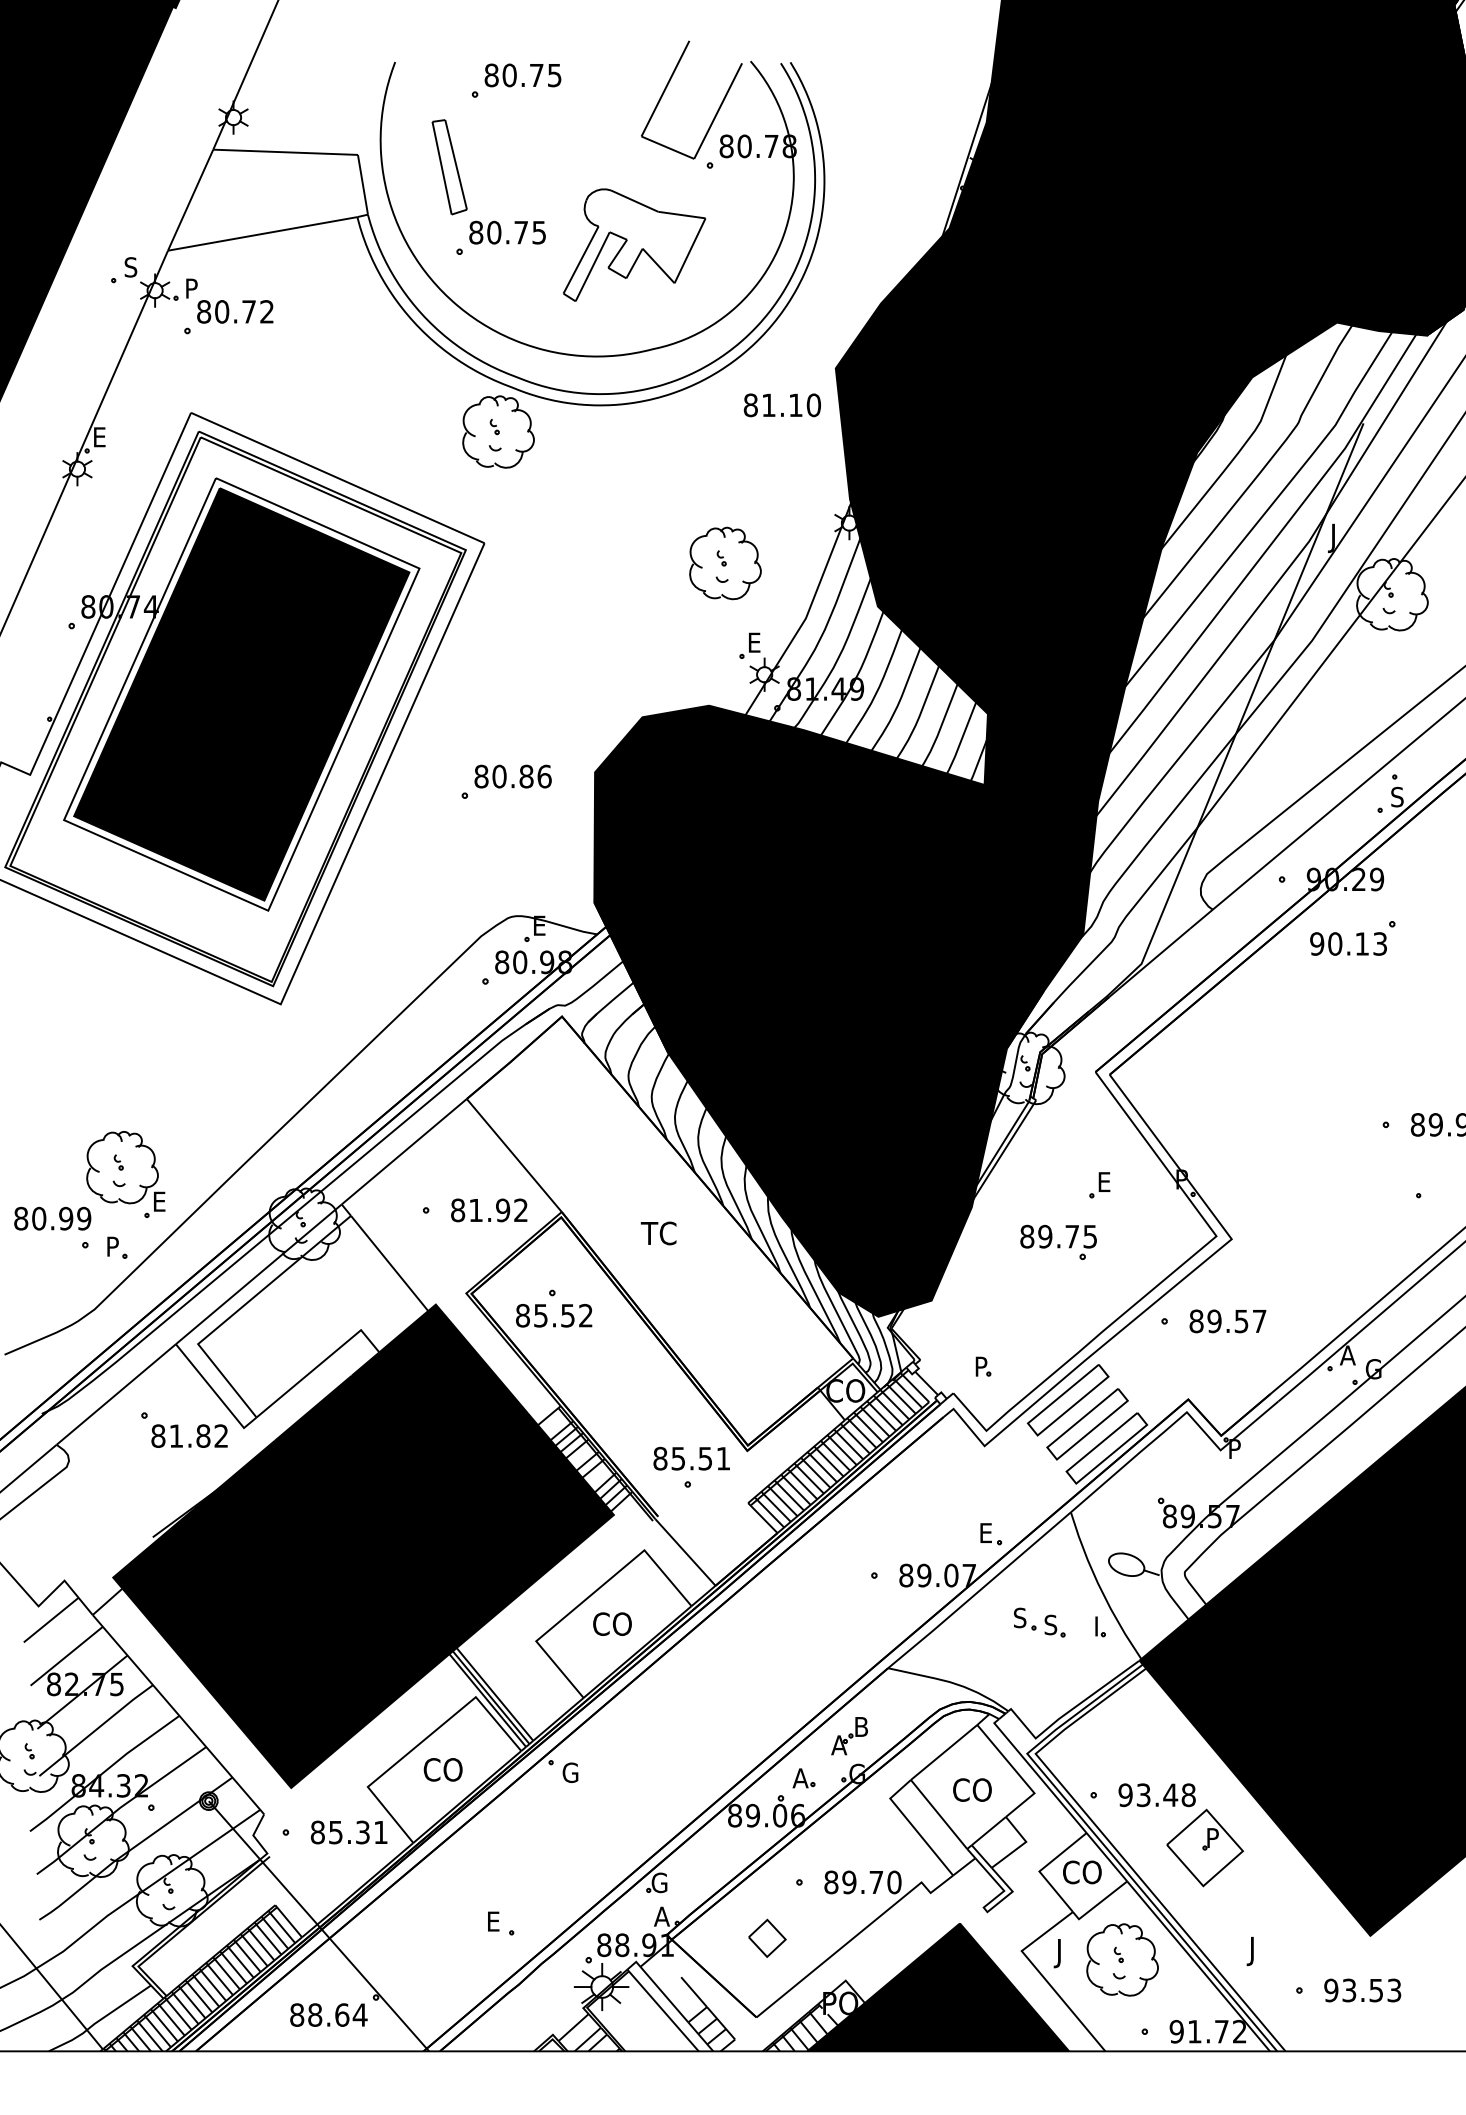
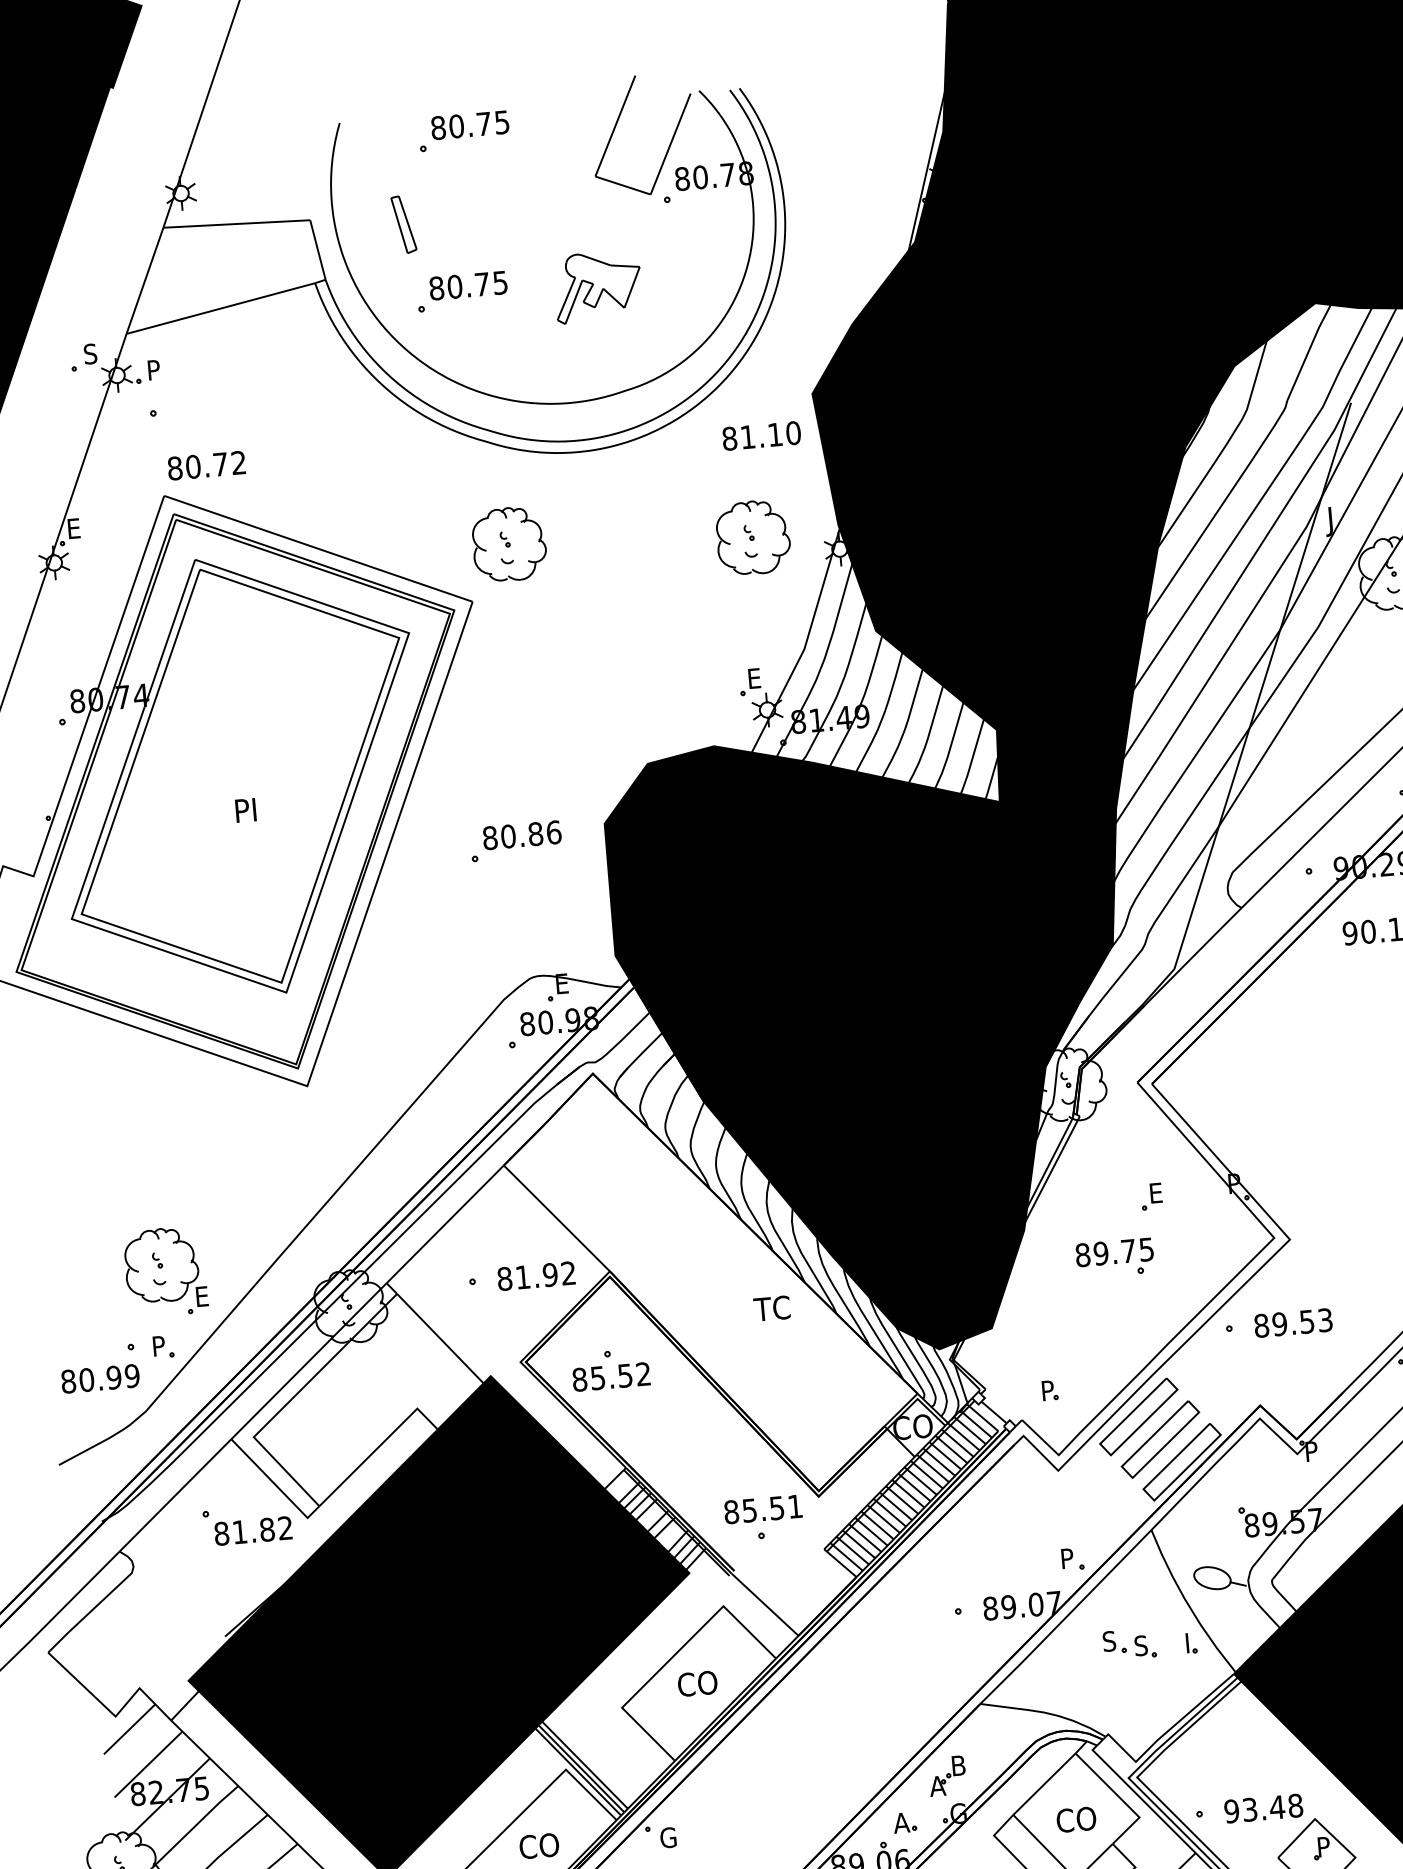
part: (449, 167) -> (403, 224), size x0.6
part: (634, 244) -> (597, 286), size x0.6
text: (235, 311) -> (206, 465), moved
part: (498, 431) -> (509, 543), moved
part: (725, 563) -> (753, 537), moved
fill: (241, 694) -> (240, 776), removed
text: (52, 1218) -> (100, 1378), moved
text: (658, 1233) -> (771, 1308), moved
text: (1259, 1321) -> (1325, 1320), 89.57 -> 89.53
text: (986, 1532) -> (1067, 1557), E -> P

